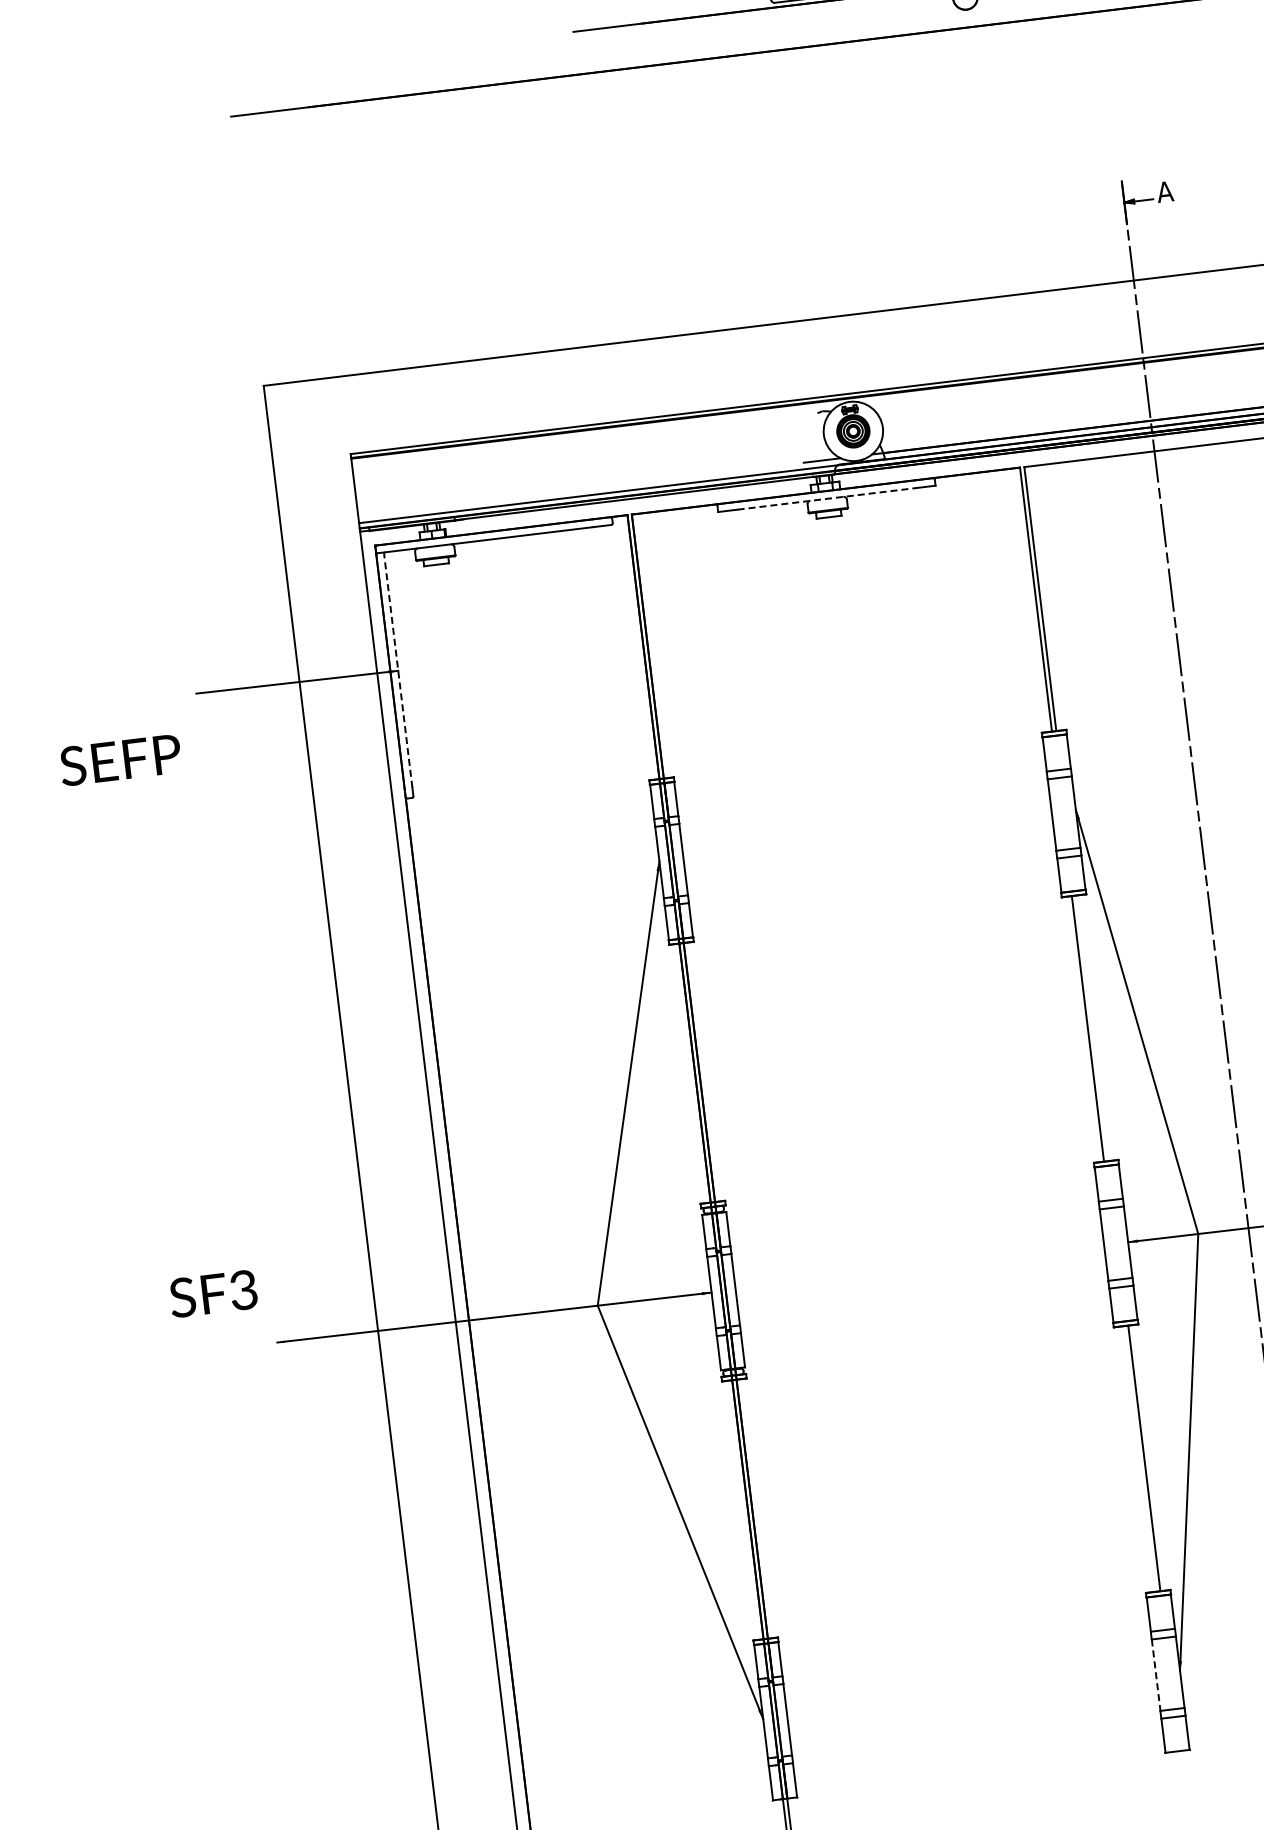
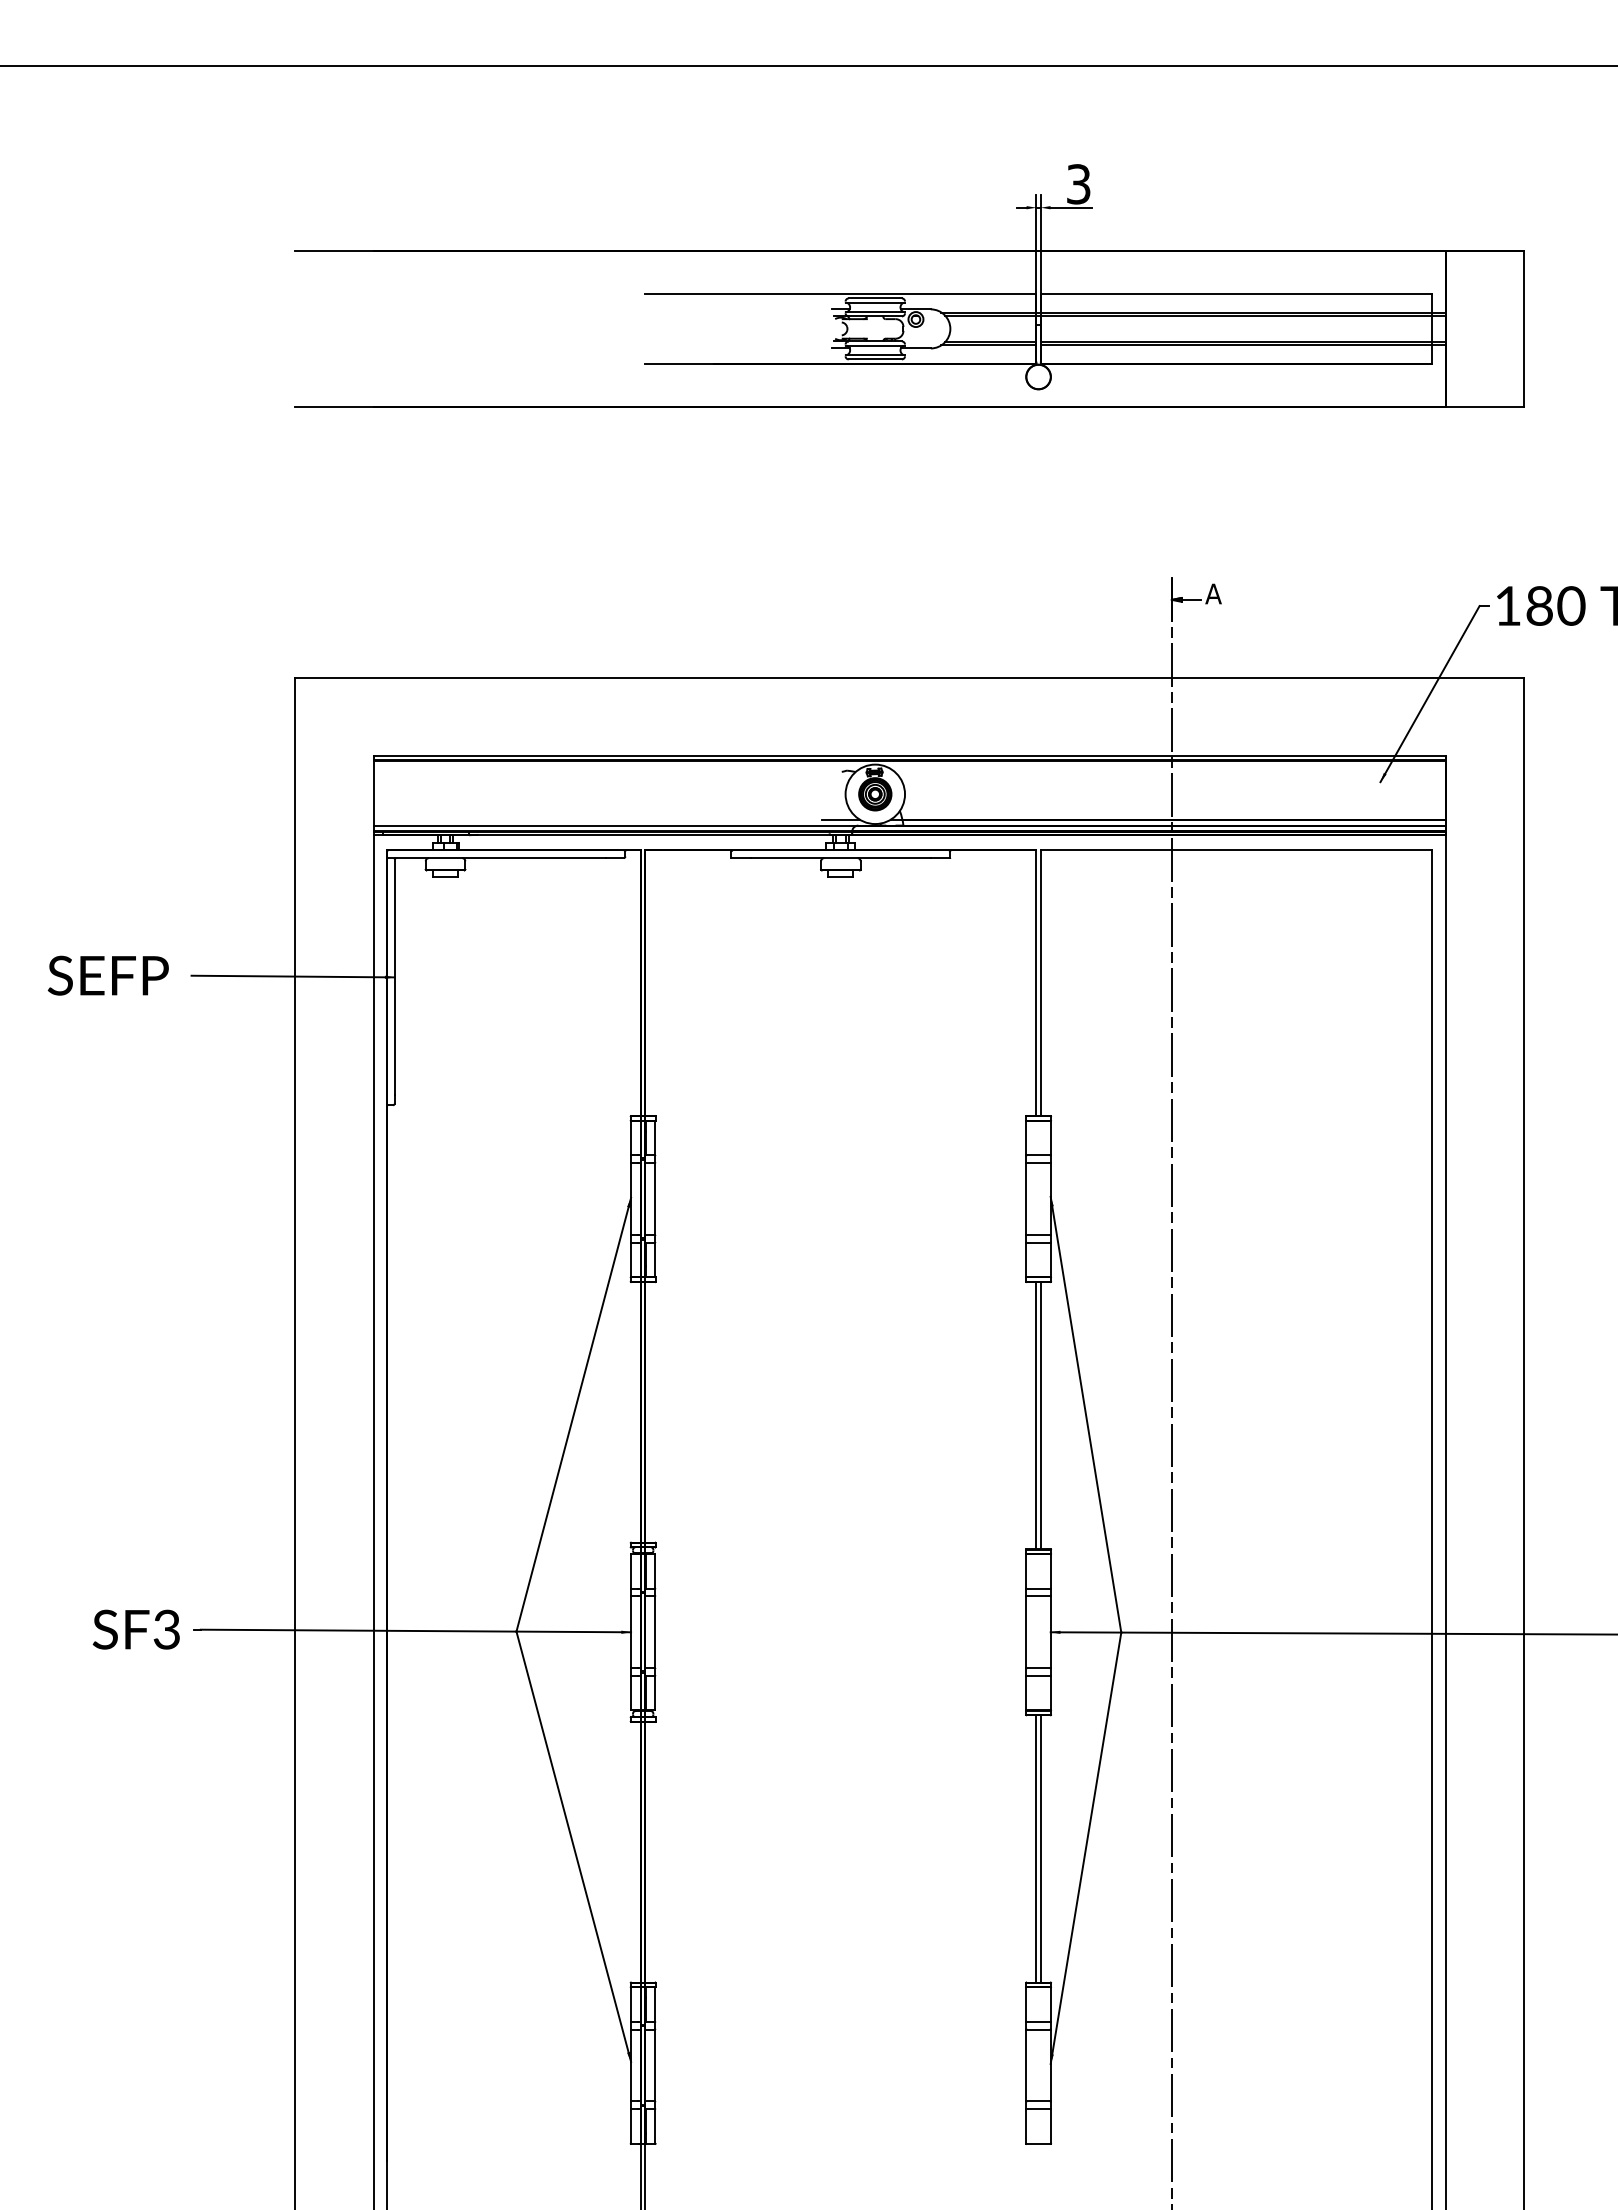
line: (826, 499) -> (840, 858), dashed -> solid
line: (398, 670) -> (394, 977), dashed -> solid
text: (119, 760) -> (107, 975), moved
line: (1092, 1028) -> (1040, 1415), added
text: (212, 1293) -> (135, 1629), moved
line: (1140, 1458) -> (1036, 1848), added
line: (1156, 1675) -> (1026, 2065), dashed -> solid

